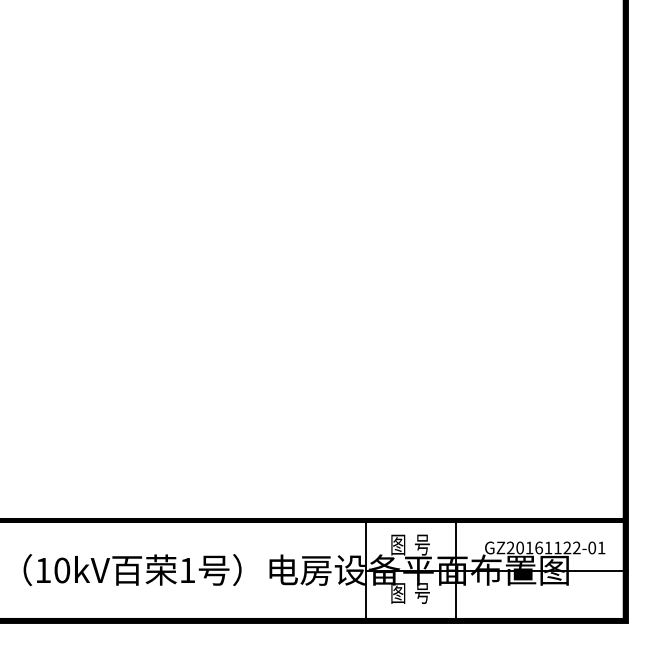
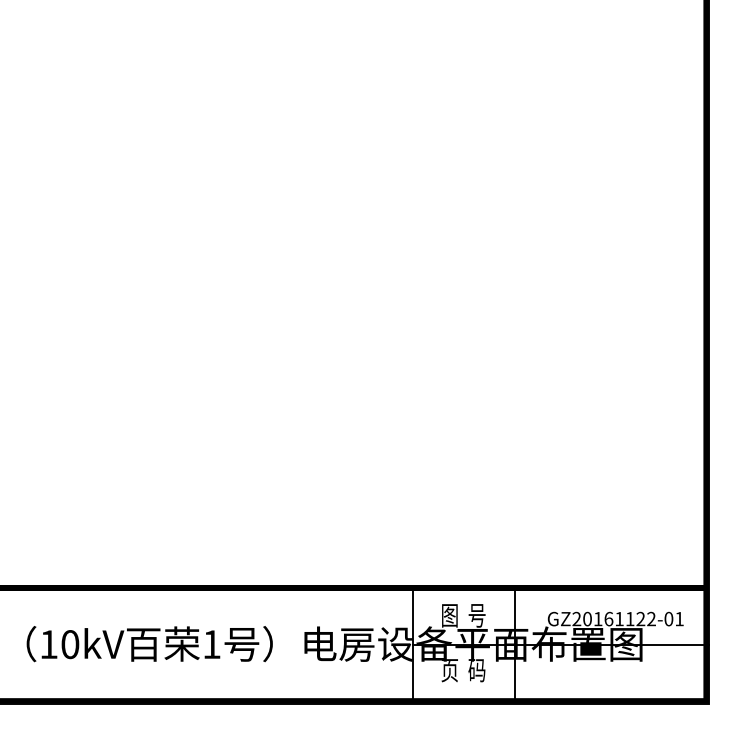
text: (410, 593) -> (463, 670), 图  号 -> 页  码

